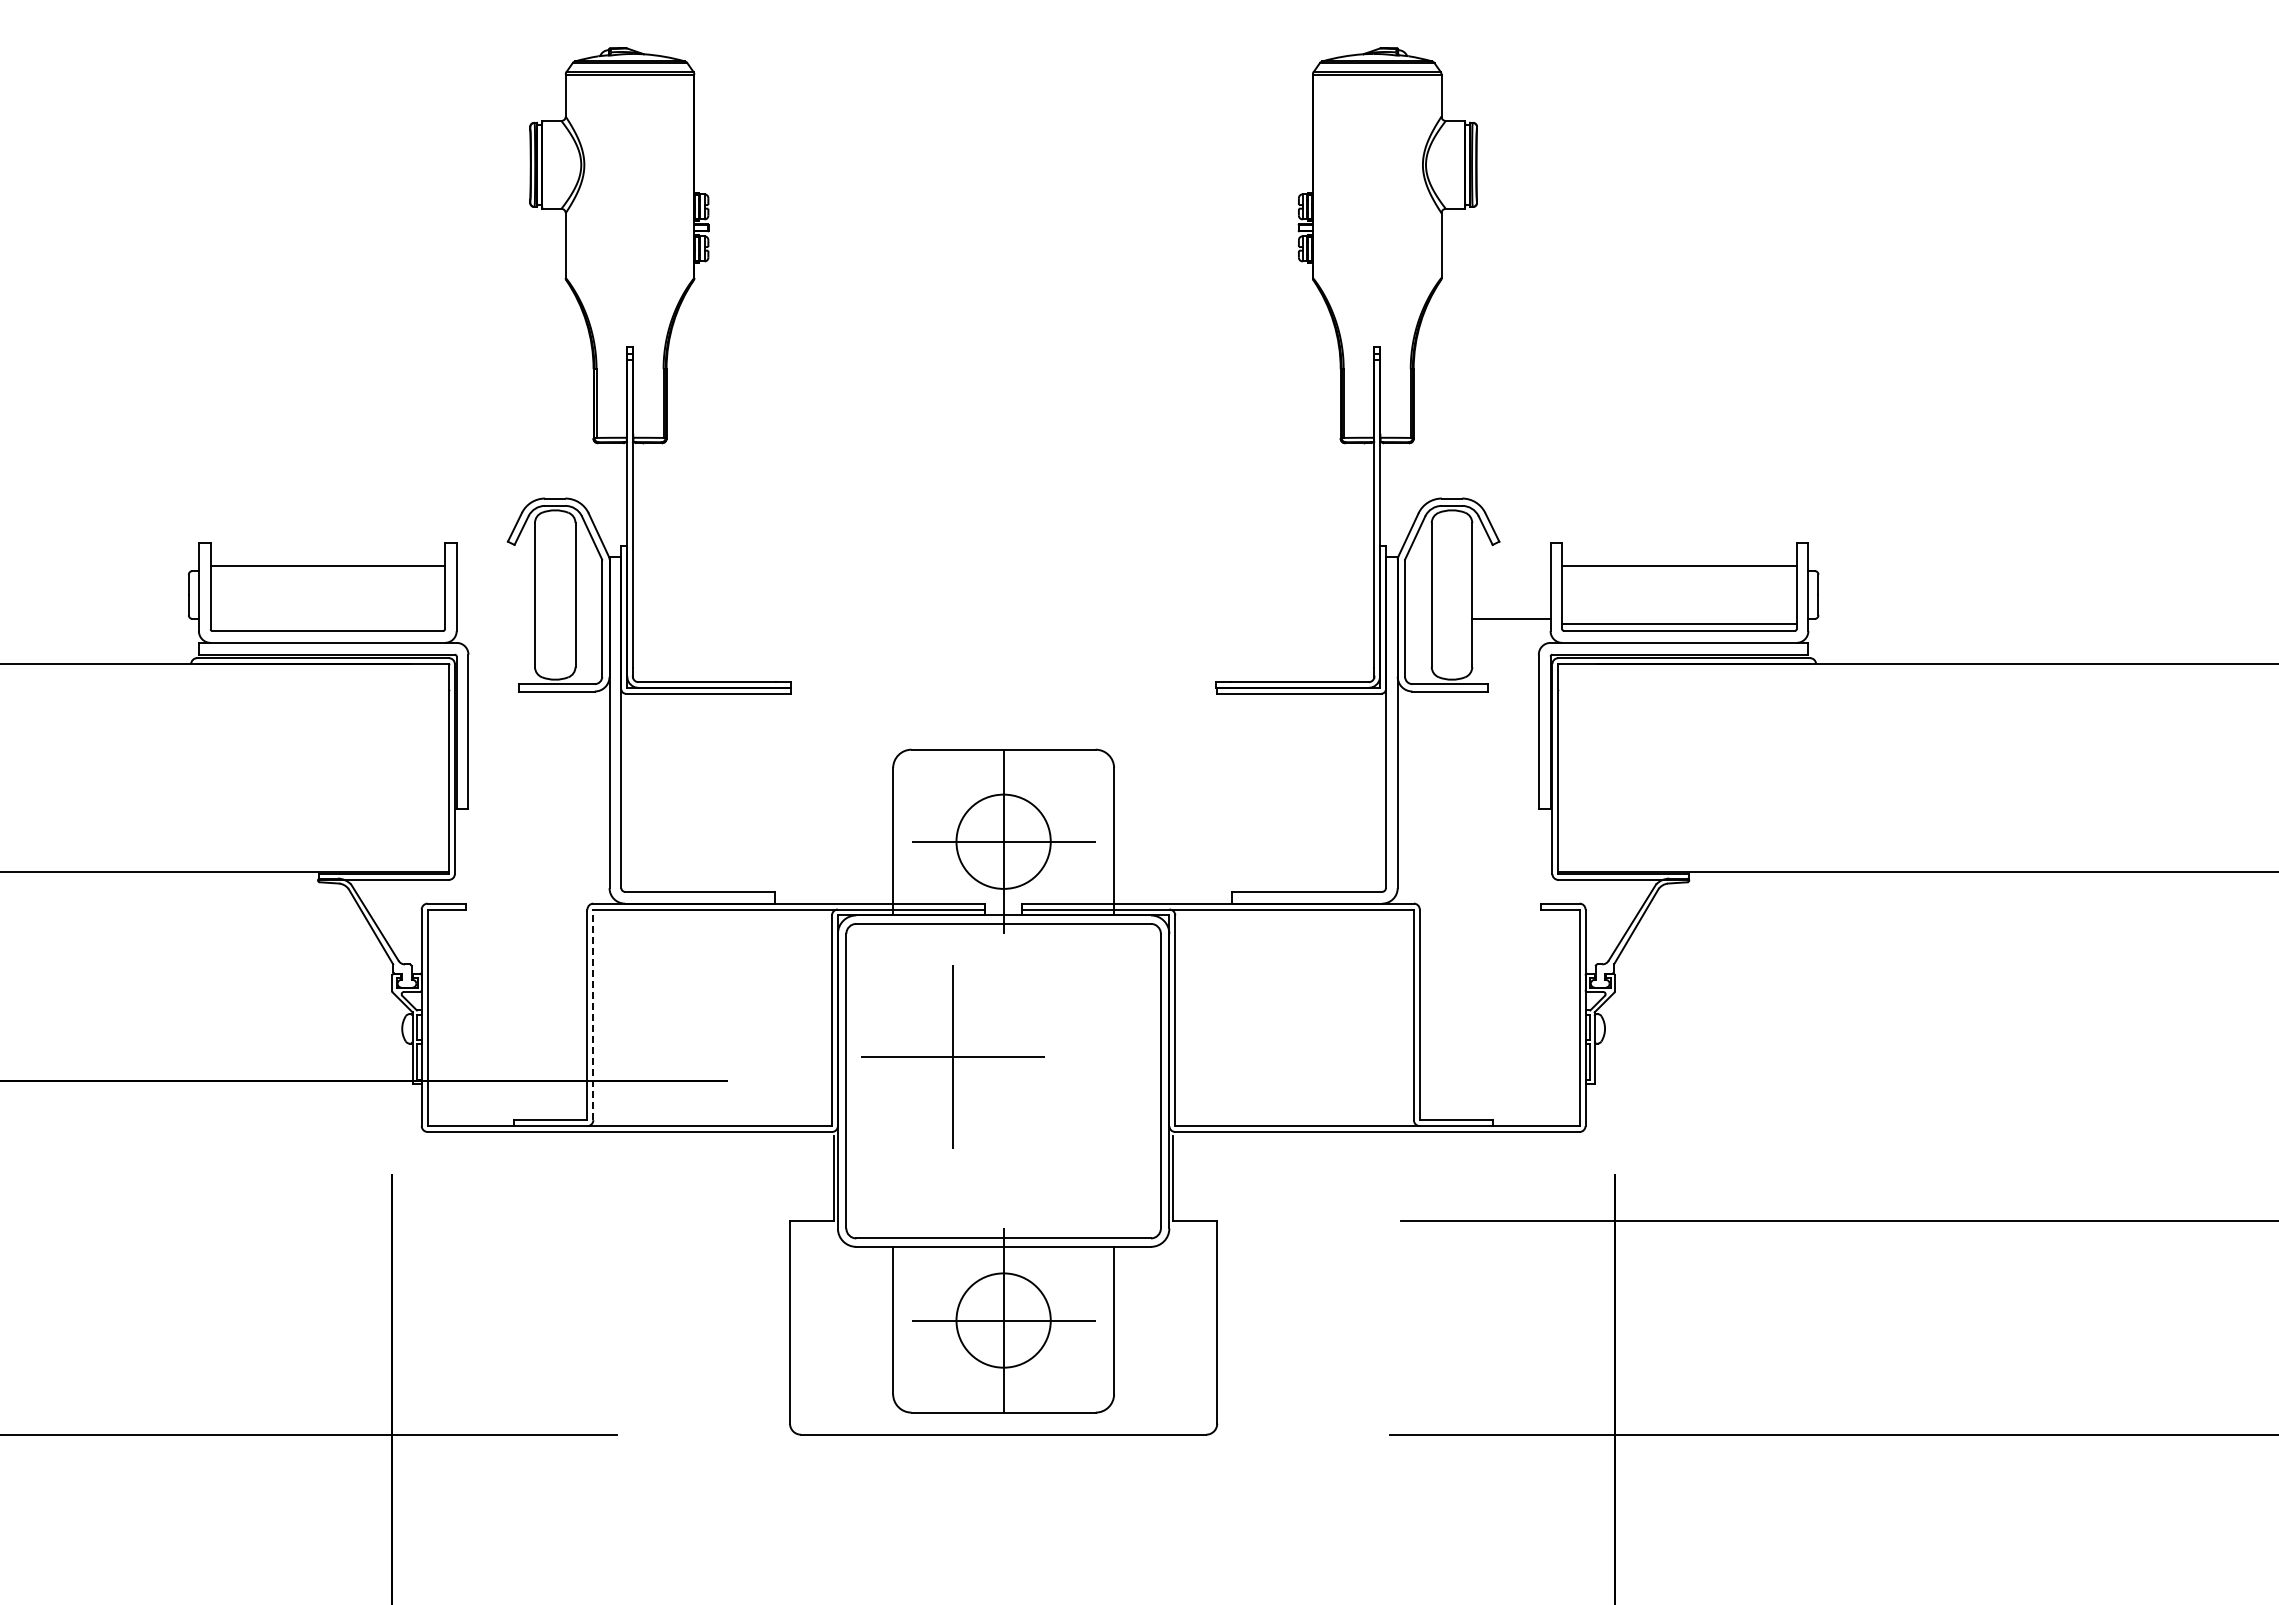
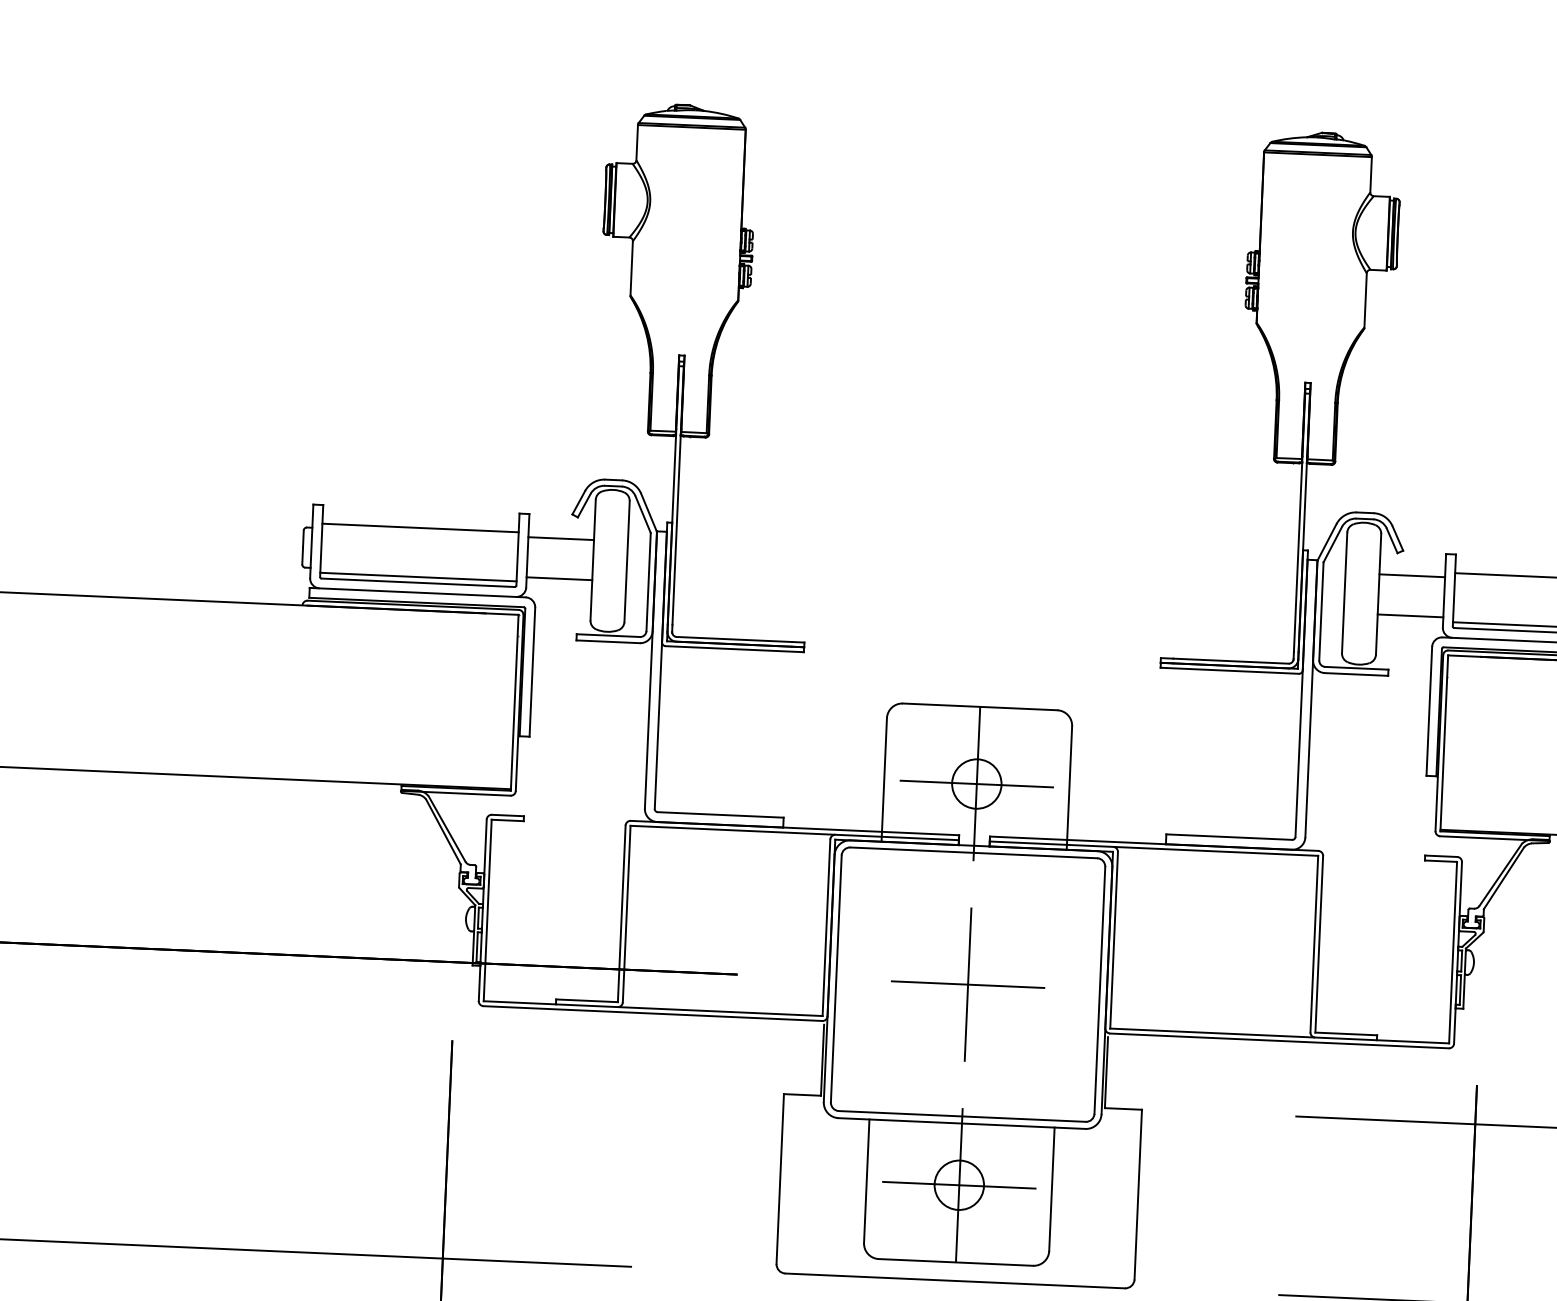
line: (495, 571) -> (560, 538), added
line: (1511, 571) -> (1412, 576), added
line: (495, 618) -> (559, 578), added
line: (327, 624) -> (418, 577), added
circle: (1003, 841) -> (976, 783), size x0.62
line: (593, 1014) -> (626, 913), dashed -> solid
part: (952, 1056) -> (967, 984), moved
circle: (1003, 1320) -> (959, 1185), size x0.62

